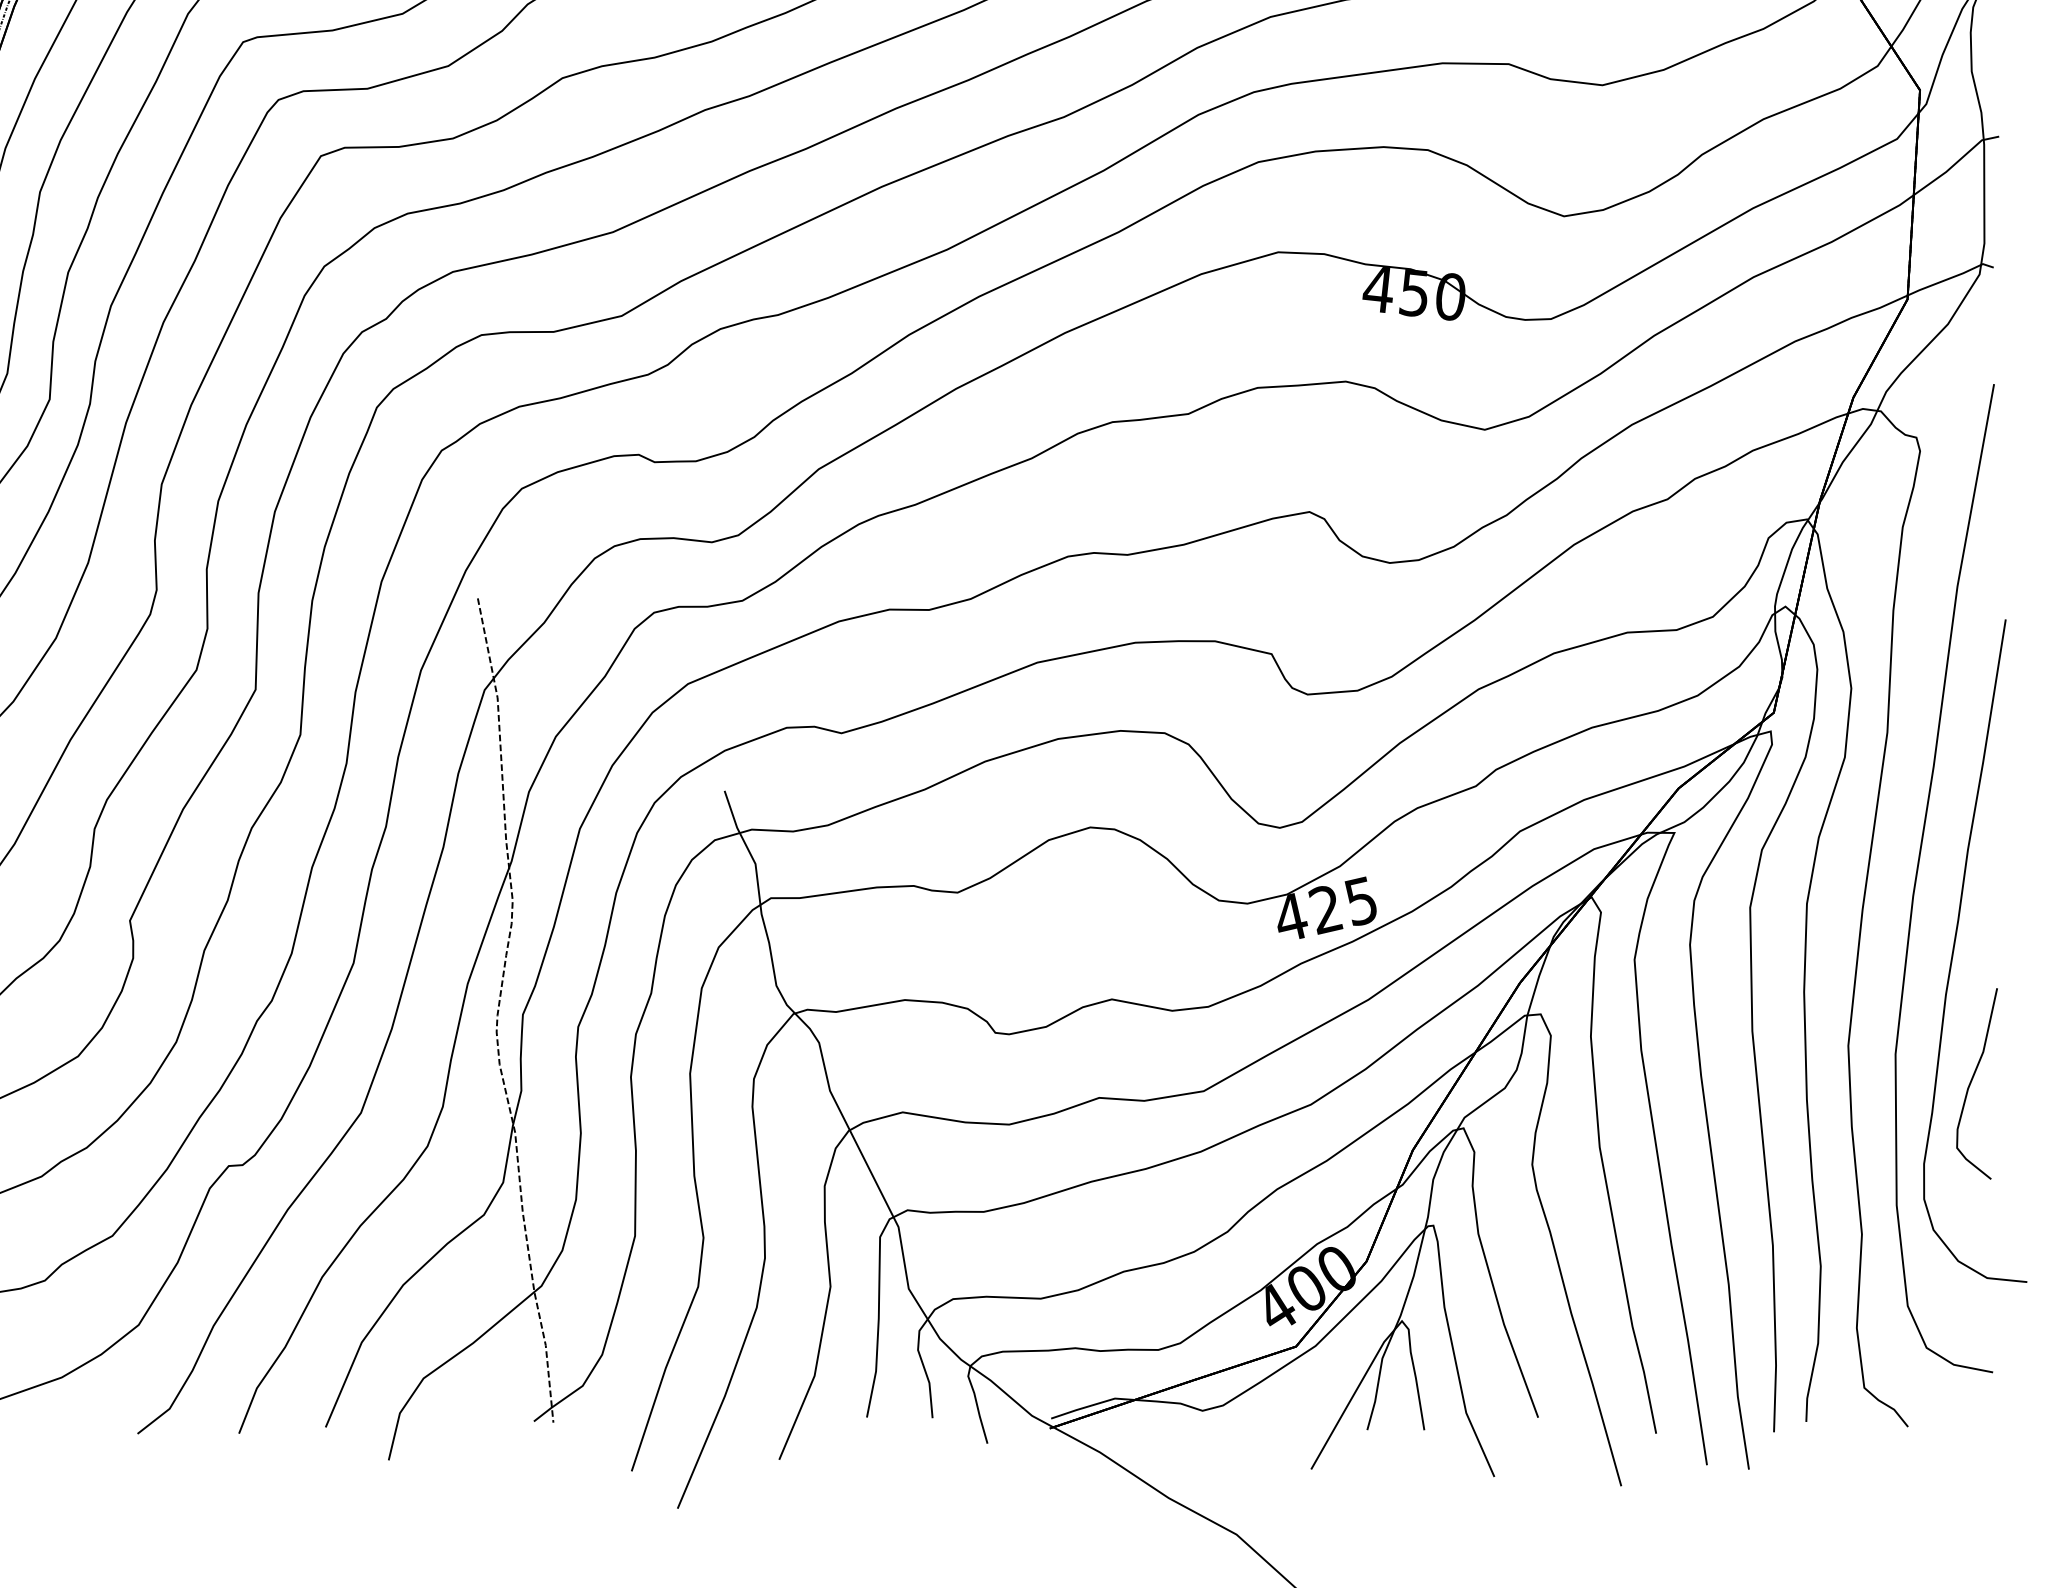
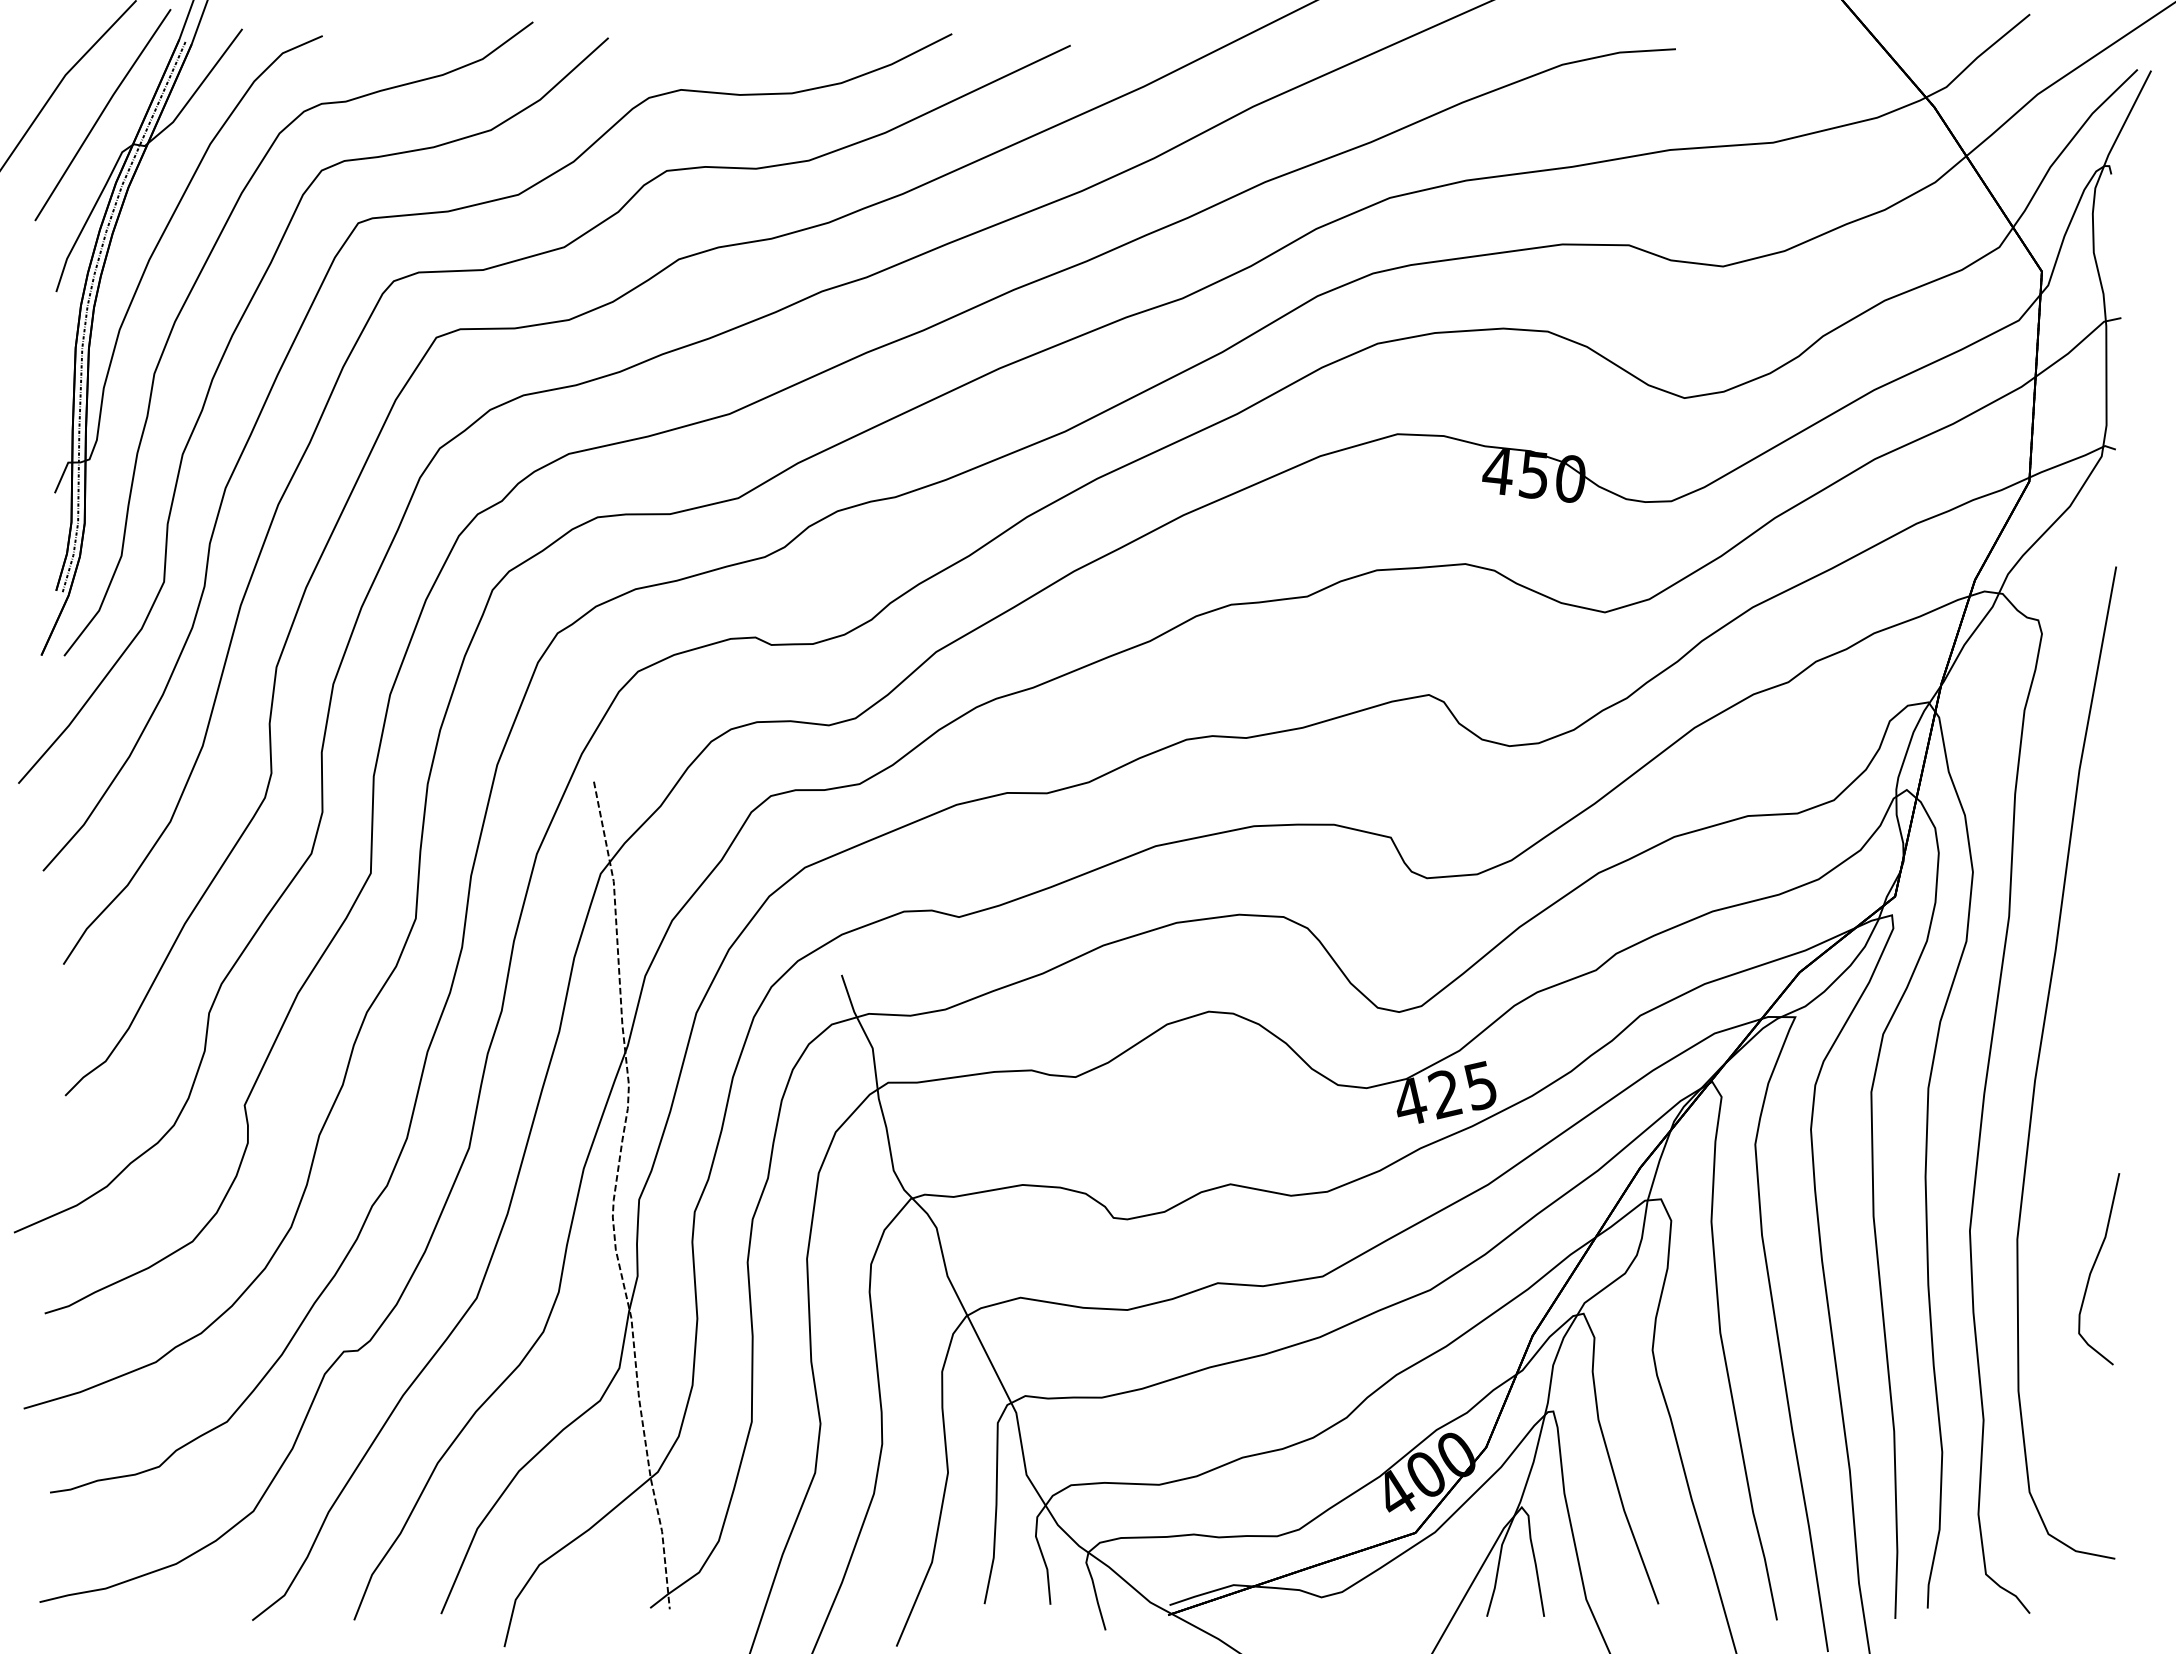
curve: (1955, 944) -> (2077, 1129), removed

